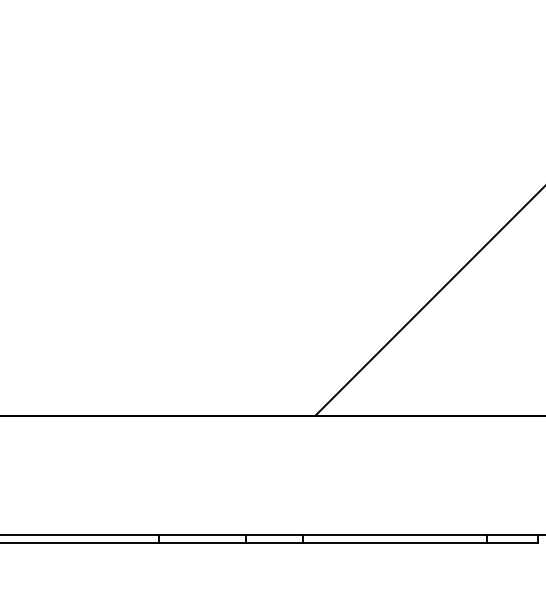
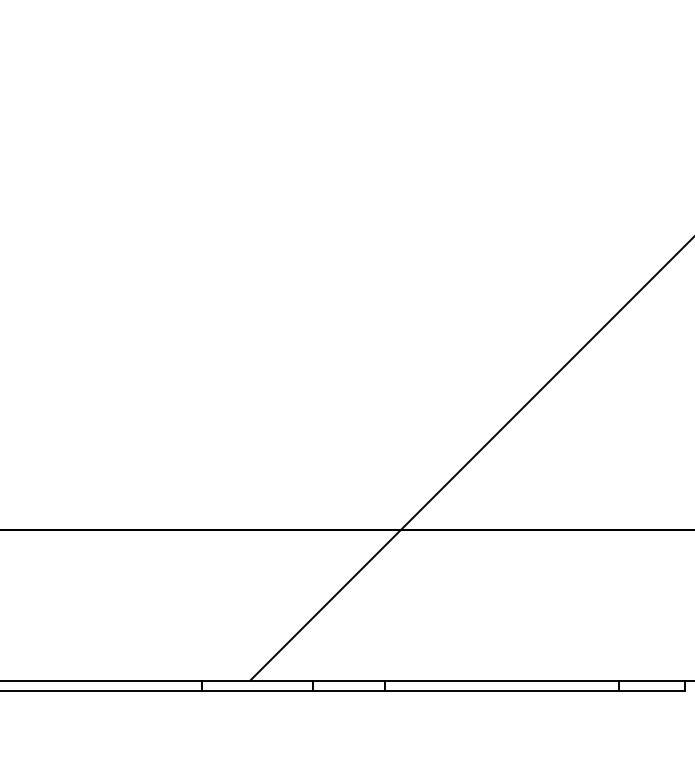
hatch: (255, 475) -> (325, 605), added

